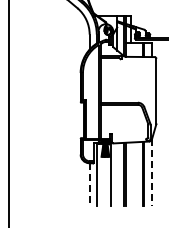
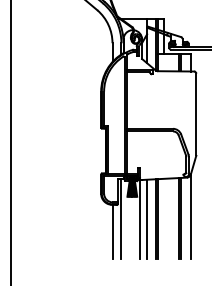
line: (152, 172) -> (191, 216), dashed -> solid
line: (117, 174) -> (147, 219), added
line: (89, 185) -> (112, 232), dashed -> solid

